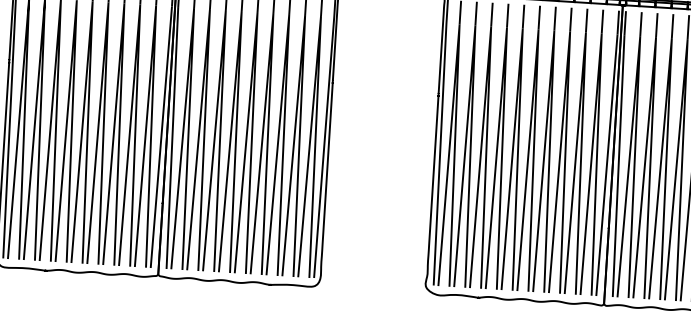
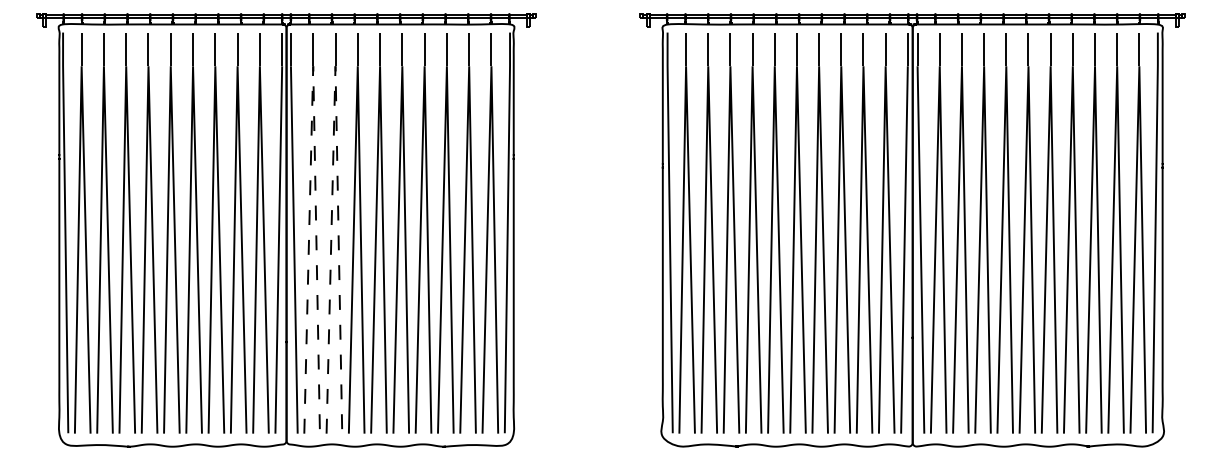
line: (194, 8) -> (313, 66), solid -> dashed
line: (209, 9) -> (335, 66), solid -> dashed

